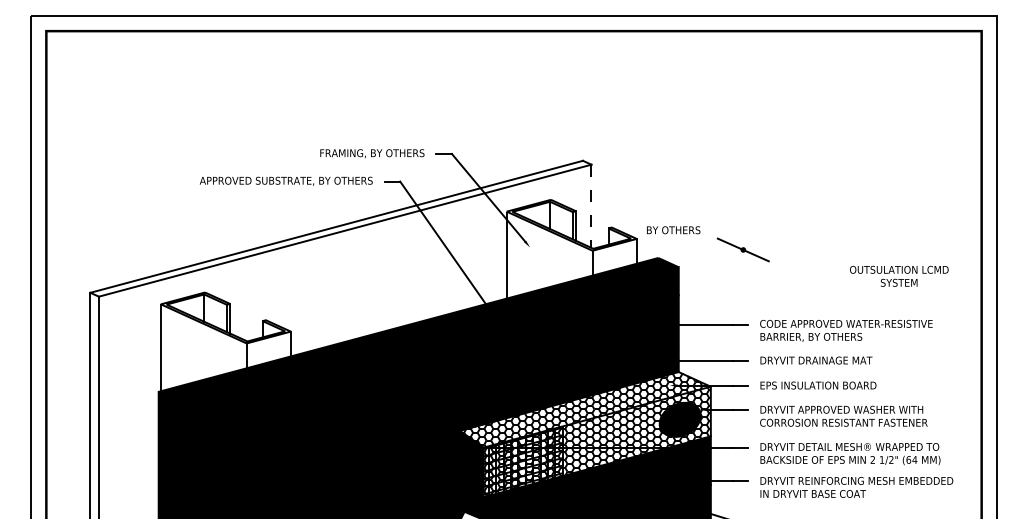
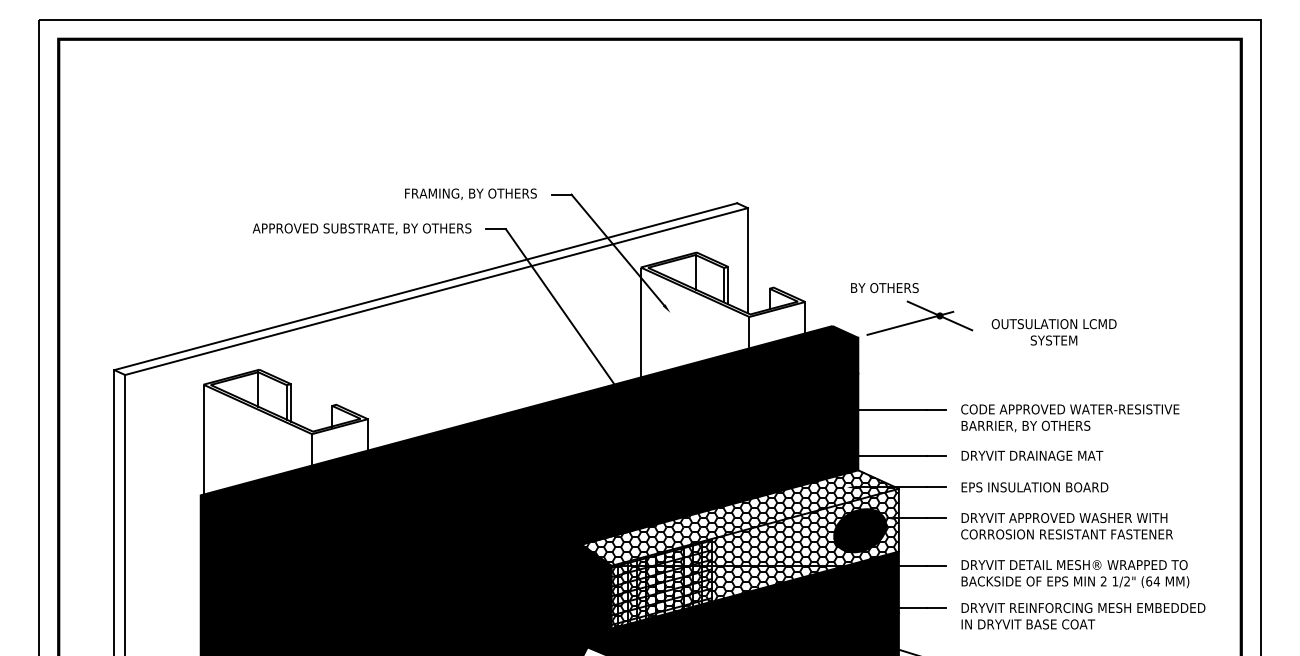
line: (591, 206) -> (747, 260), dashed -> solid
text: (673, 230) -> (884, 288), moved
line: (720, 255) -> (910, 322), added
text: (898, 276) -> (1053, 332), moved

